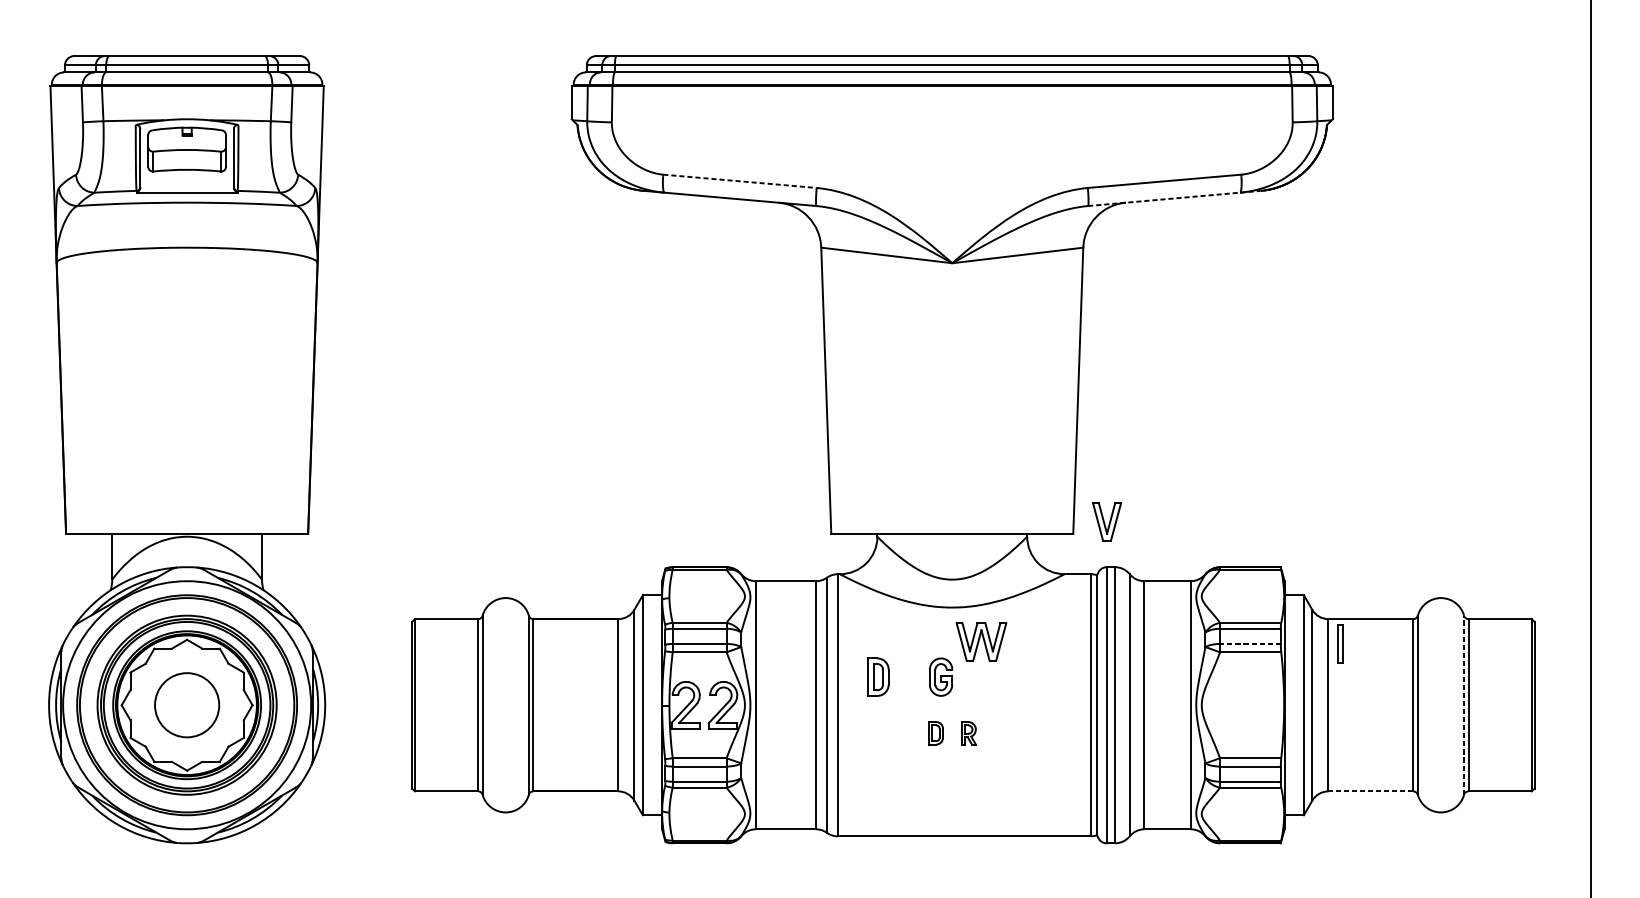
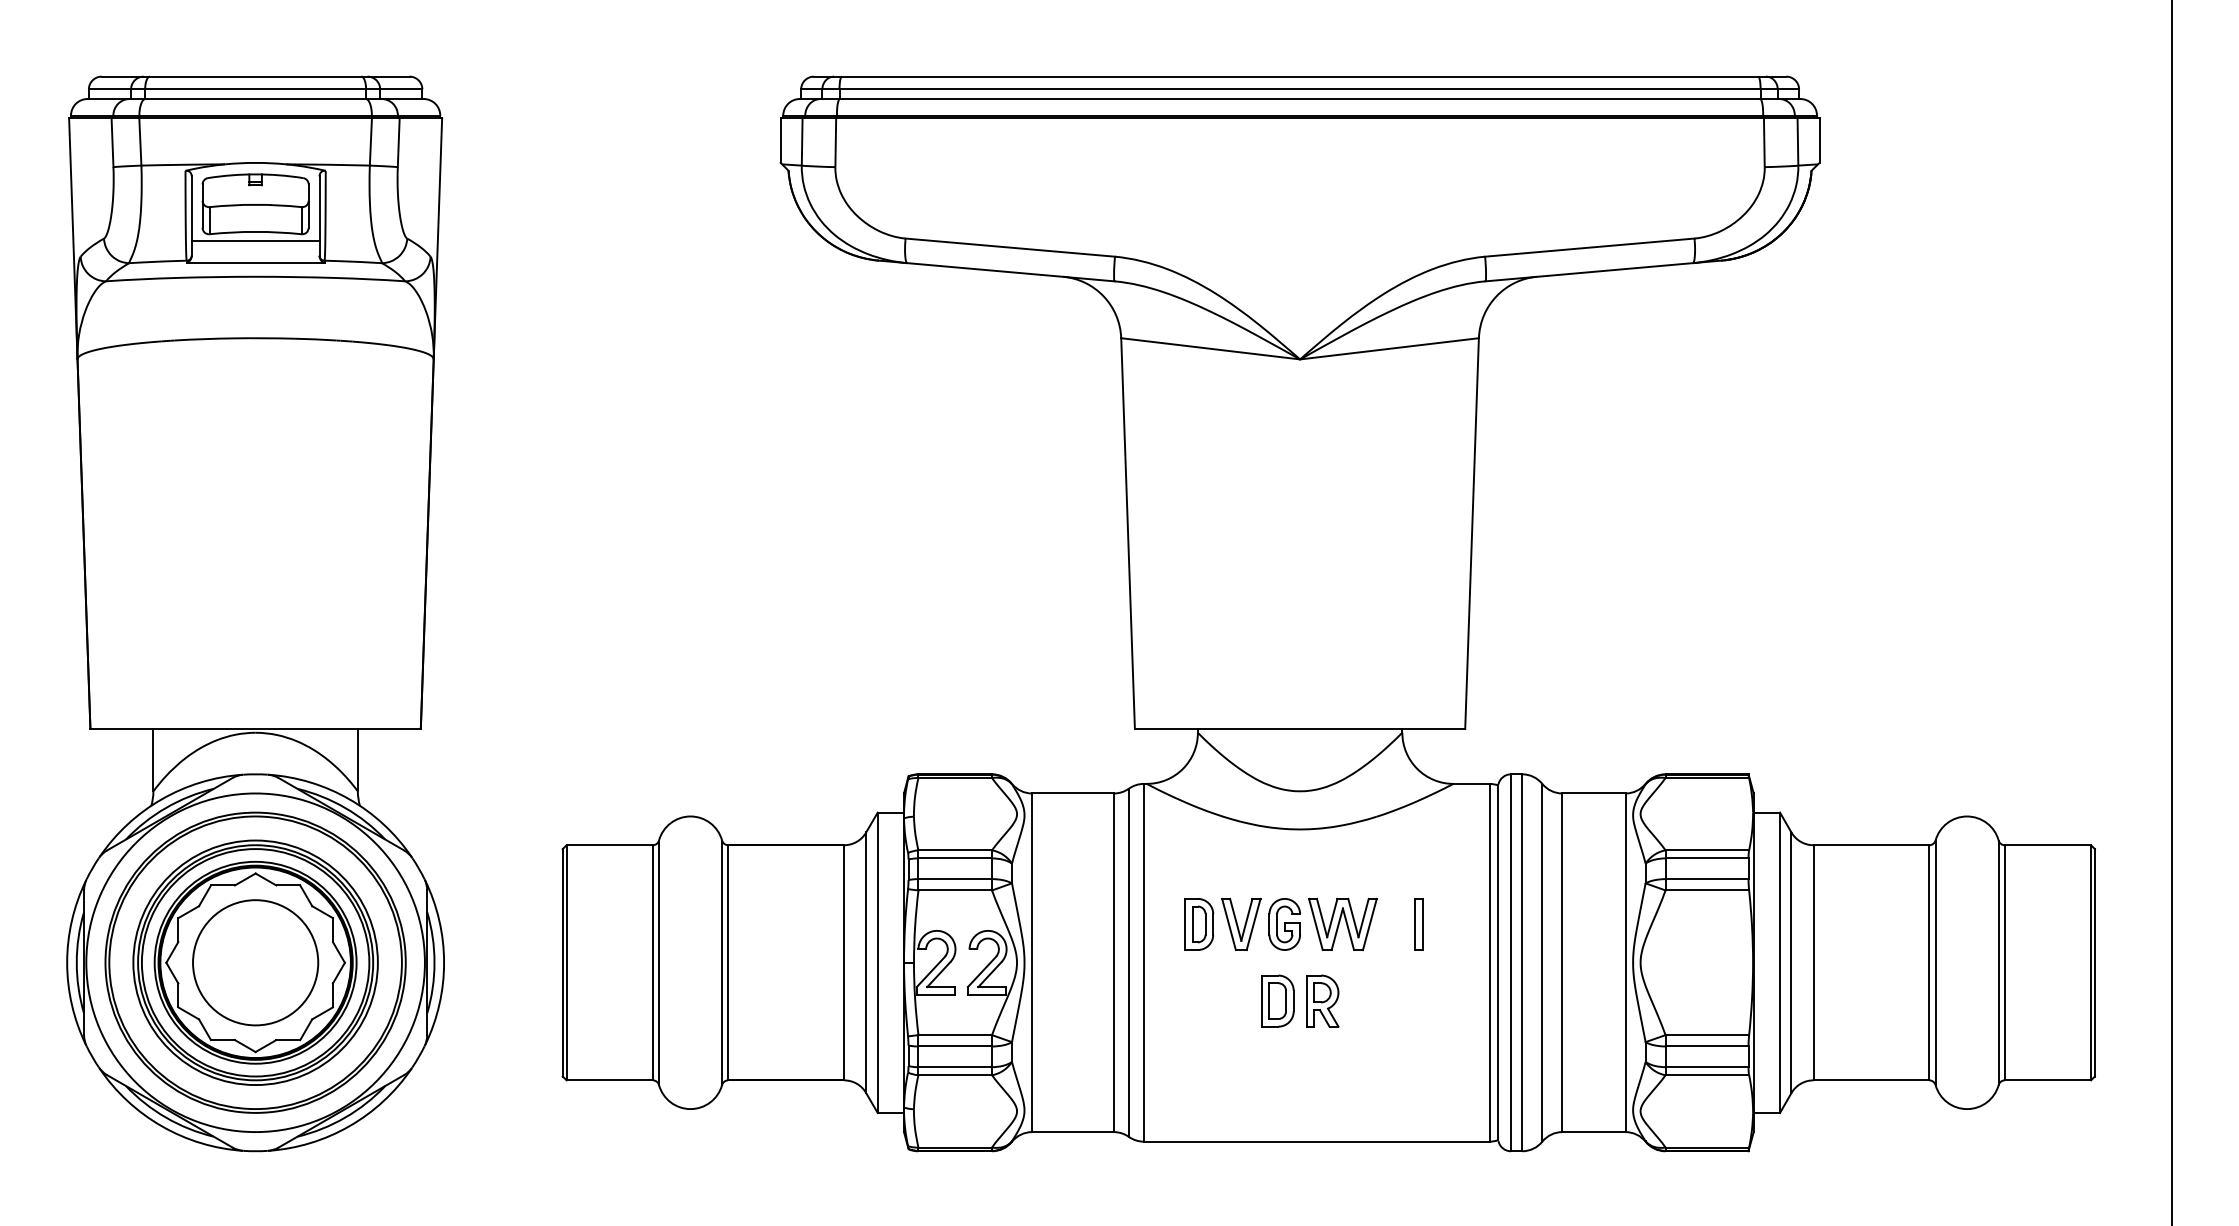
line: (187, 176) -> (255, 240), added
line: (740, 181) -> (1010, 247), dashed -> solid
line: (1174, 198) -> (1603, 270), dashed -> solid
part: (1107, 521) -> (1241, 923), moved
part: (981, 641) -> (1342, 923), moved
line: (1250, 644) -> (1706, 879), dashed -> solid
part: (1340, 644) -> (1418, 924), moved
circle: (187, 705) -> (255, 962), size x1.43
line: (1463, 705) -> (1998, 962), dashed -> solid
part: (935, 732) -> (1277, 1000), size x1.67
part: (968, 732) -> (1322, 1000), size x1.67
line: (1370, 791) -> (1871, 1080), dashed -> solid

